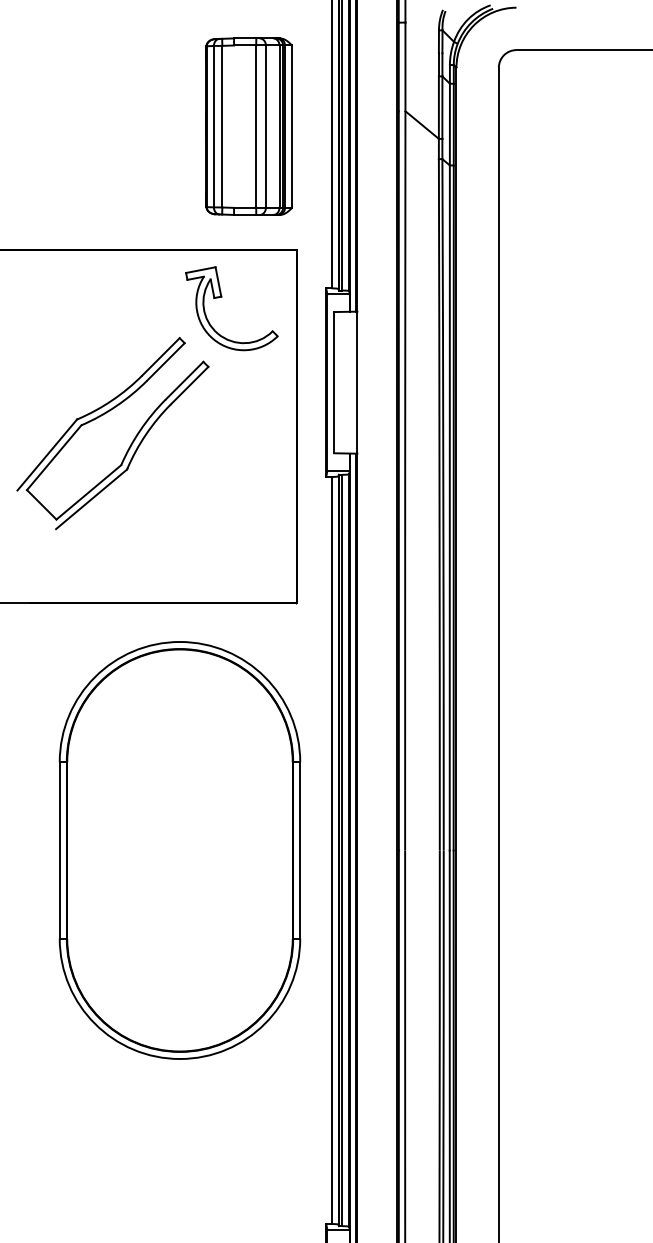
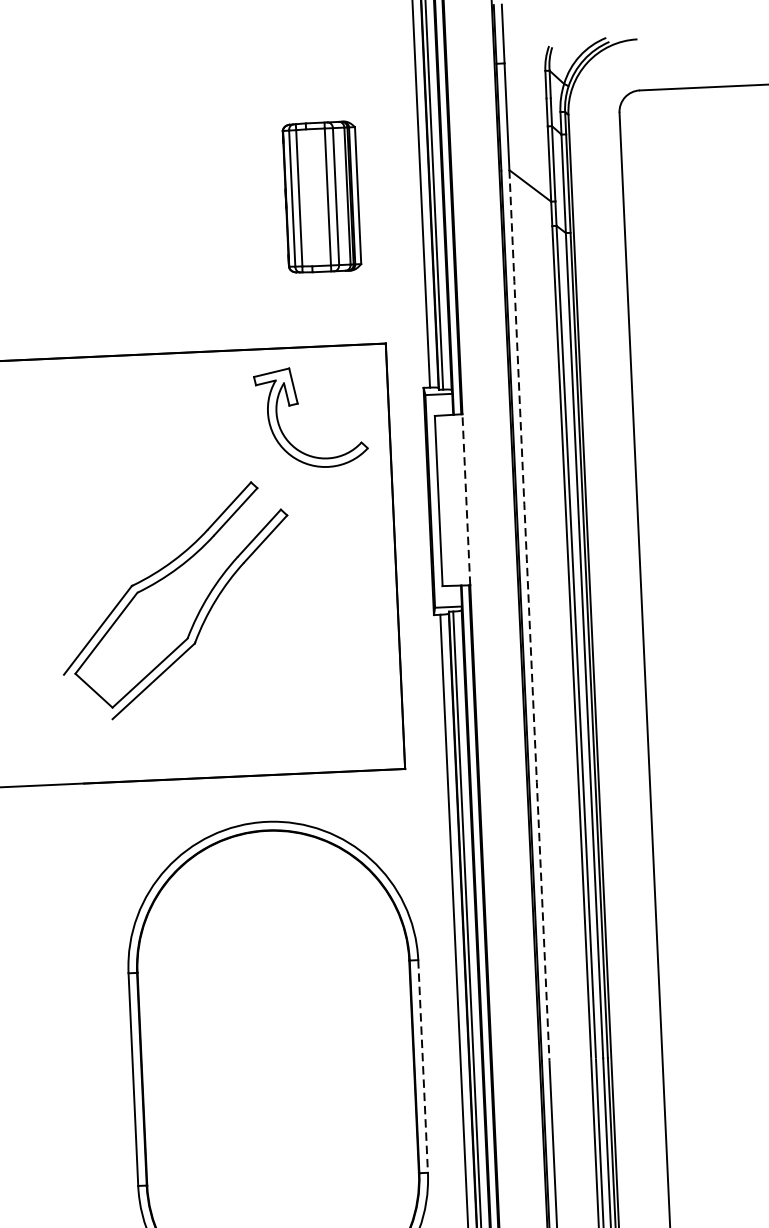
part: (248, 126) -> (321, 197), size x0.7
line: (357, 382) -> (466, 499), solid -> dashed
part: (103, 415) -> (163, 579), moved
arc: (405, 480) -> (529, 615), solid -> dashed
line: (300, 850) -> (423, 1066), solid -> dashed

